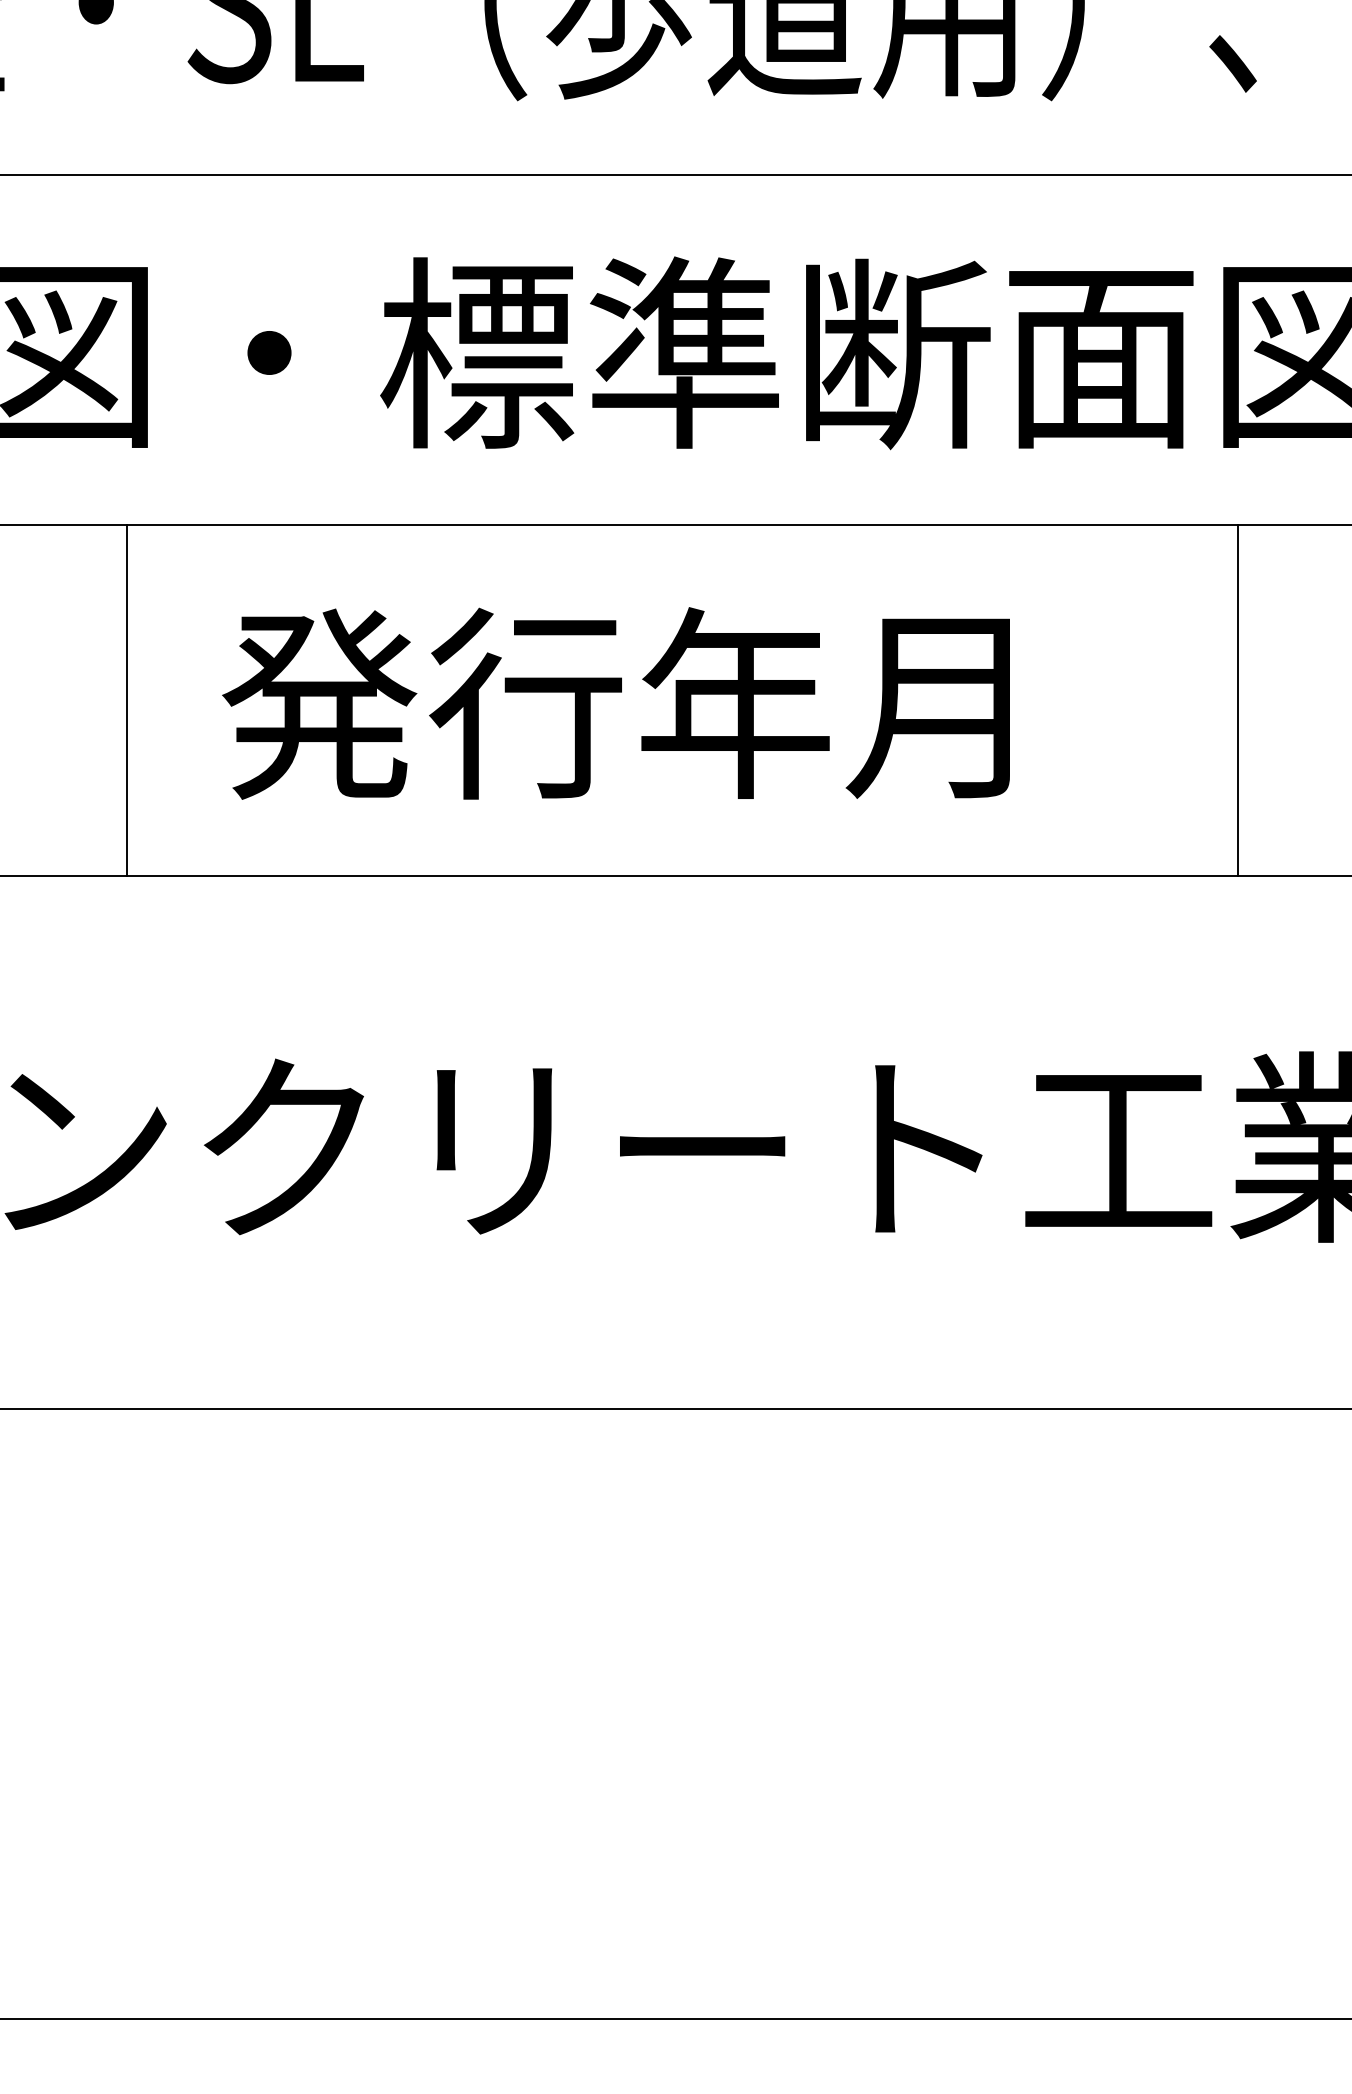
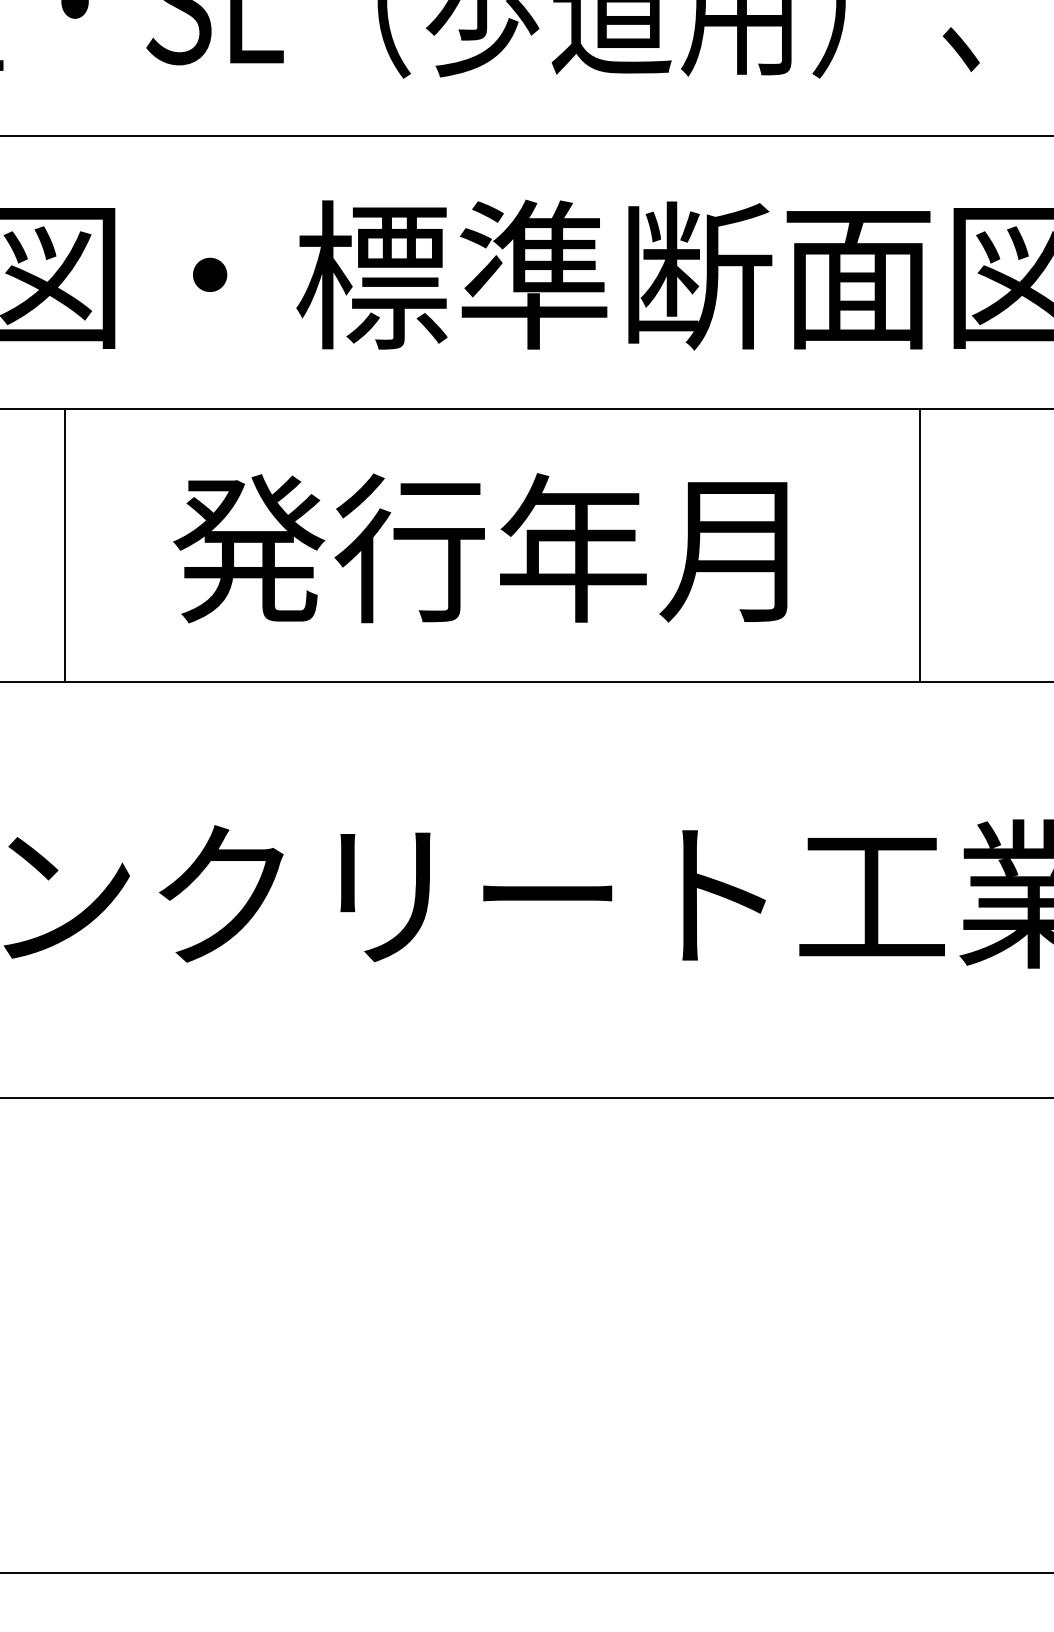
line: (126, 700) -> (64, 545), moved
line: (1237, 700) -> (919, 545), moved

